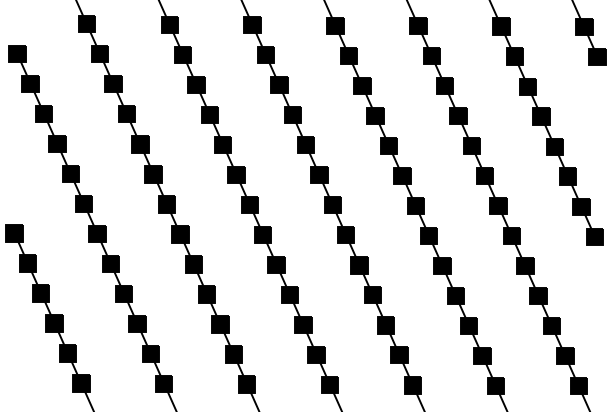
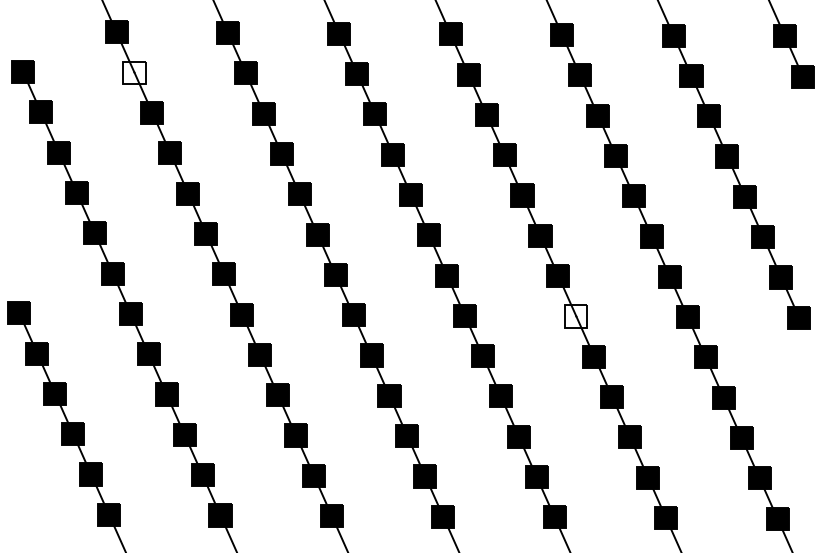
fill: (100, 54) -> (134, 72), removed
fill: (429, 235) -> (576, 316), removed

